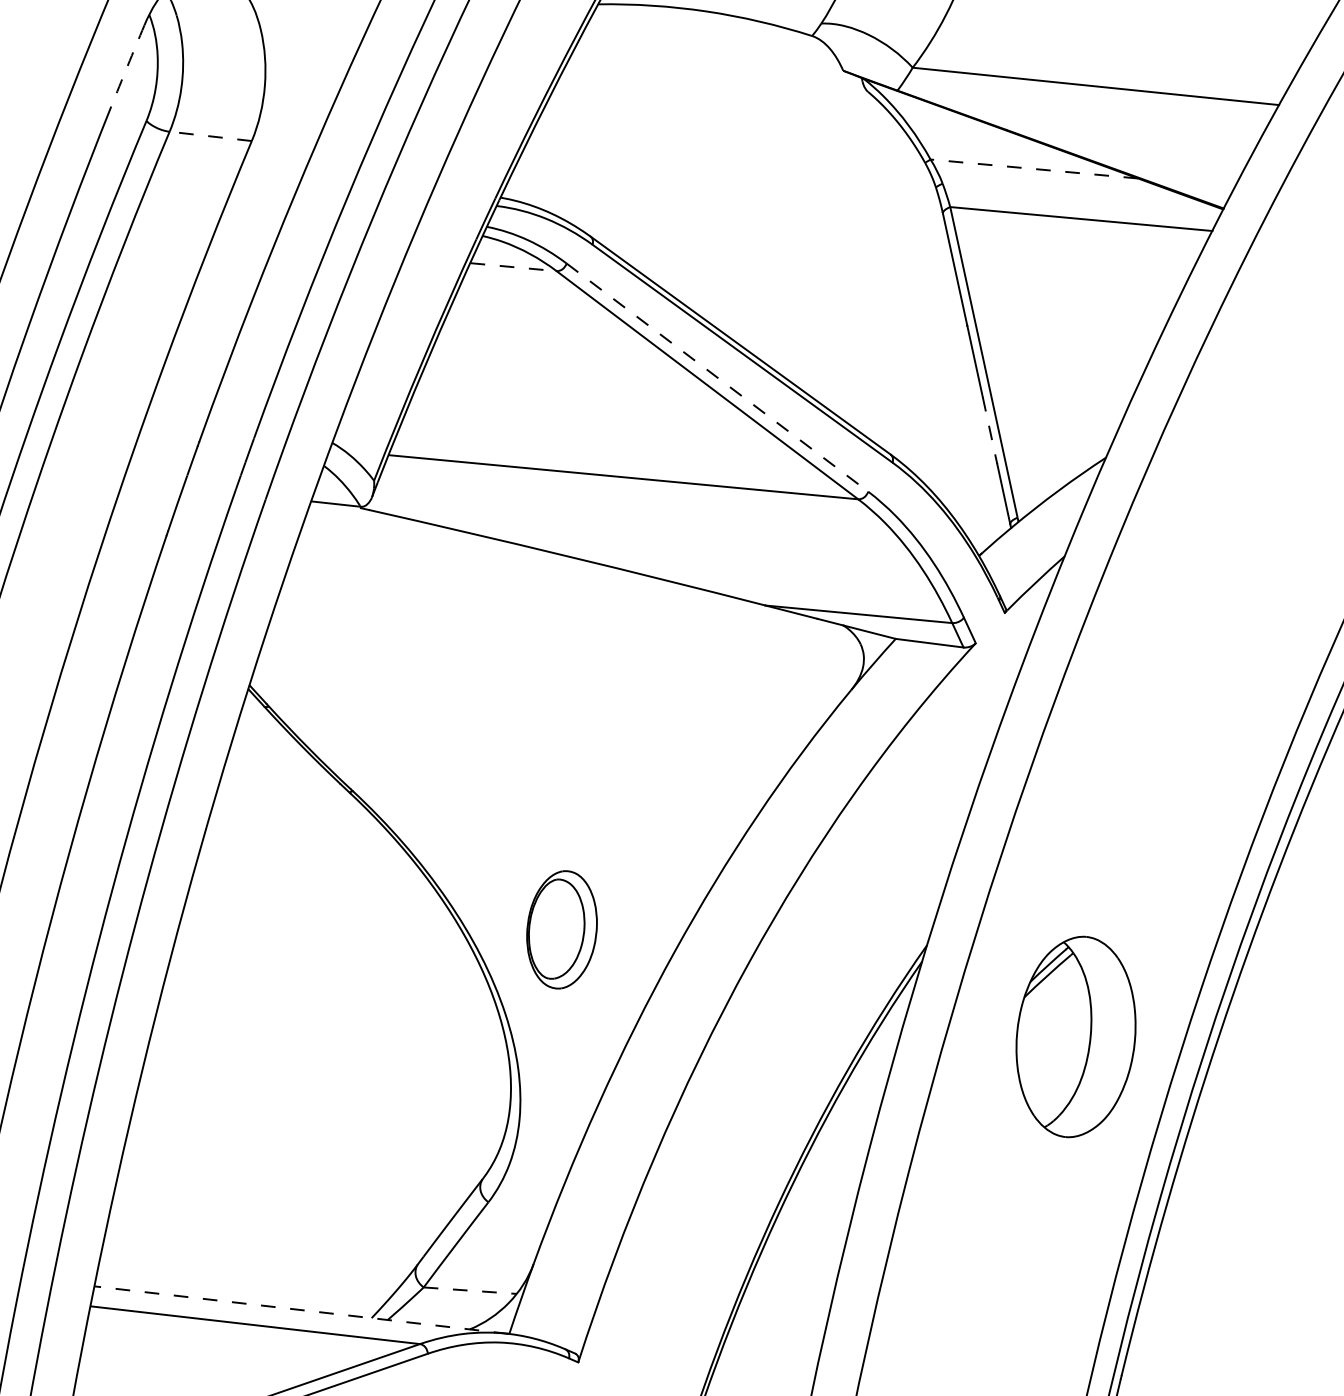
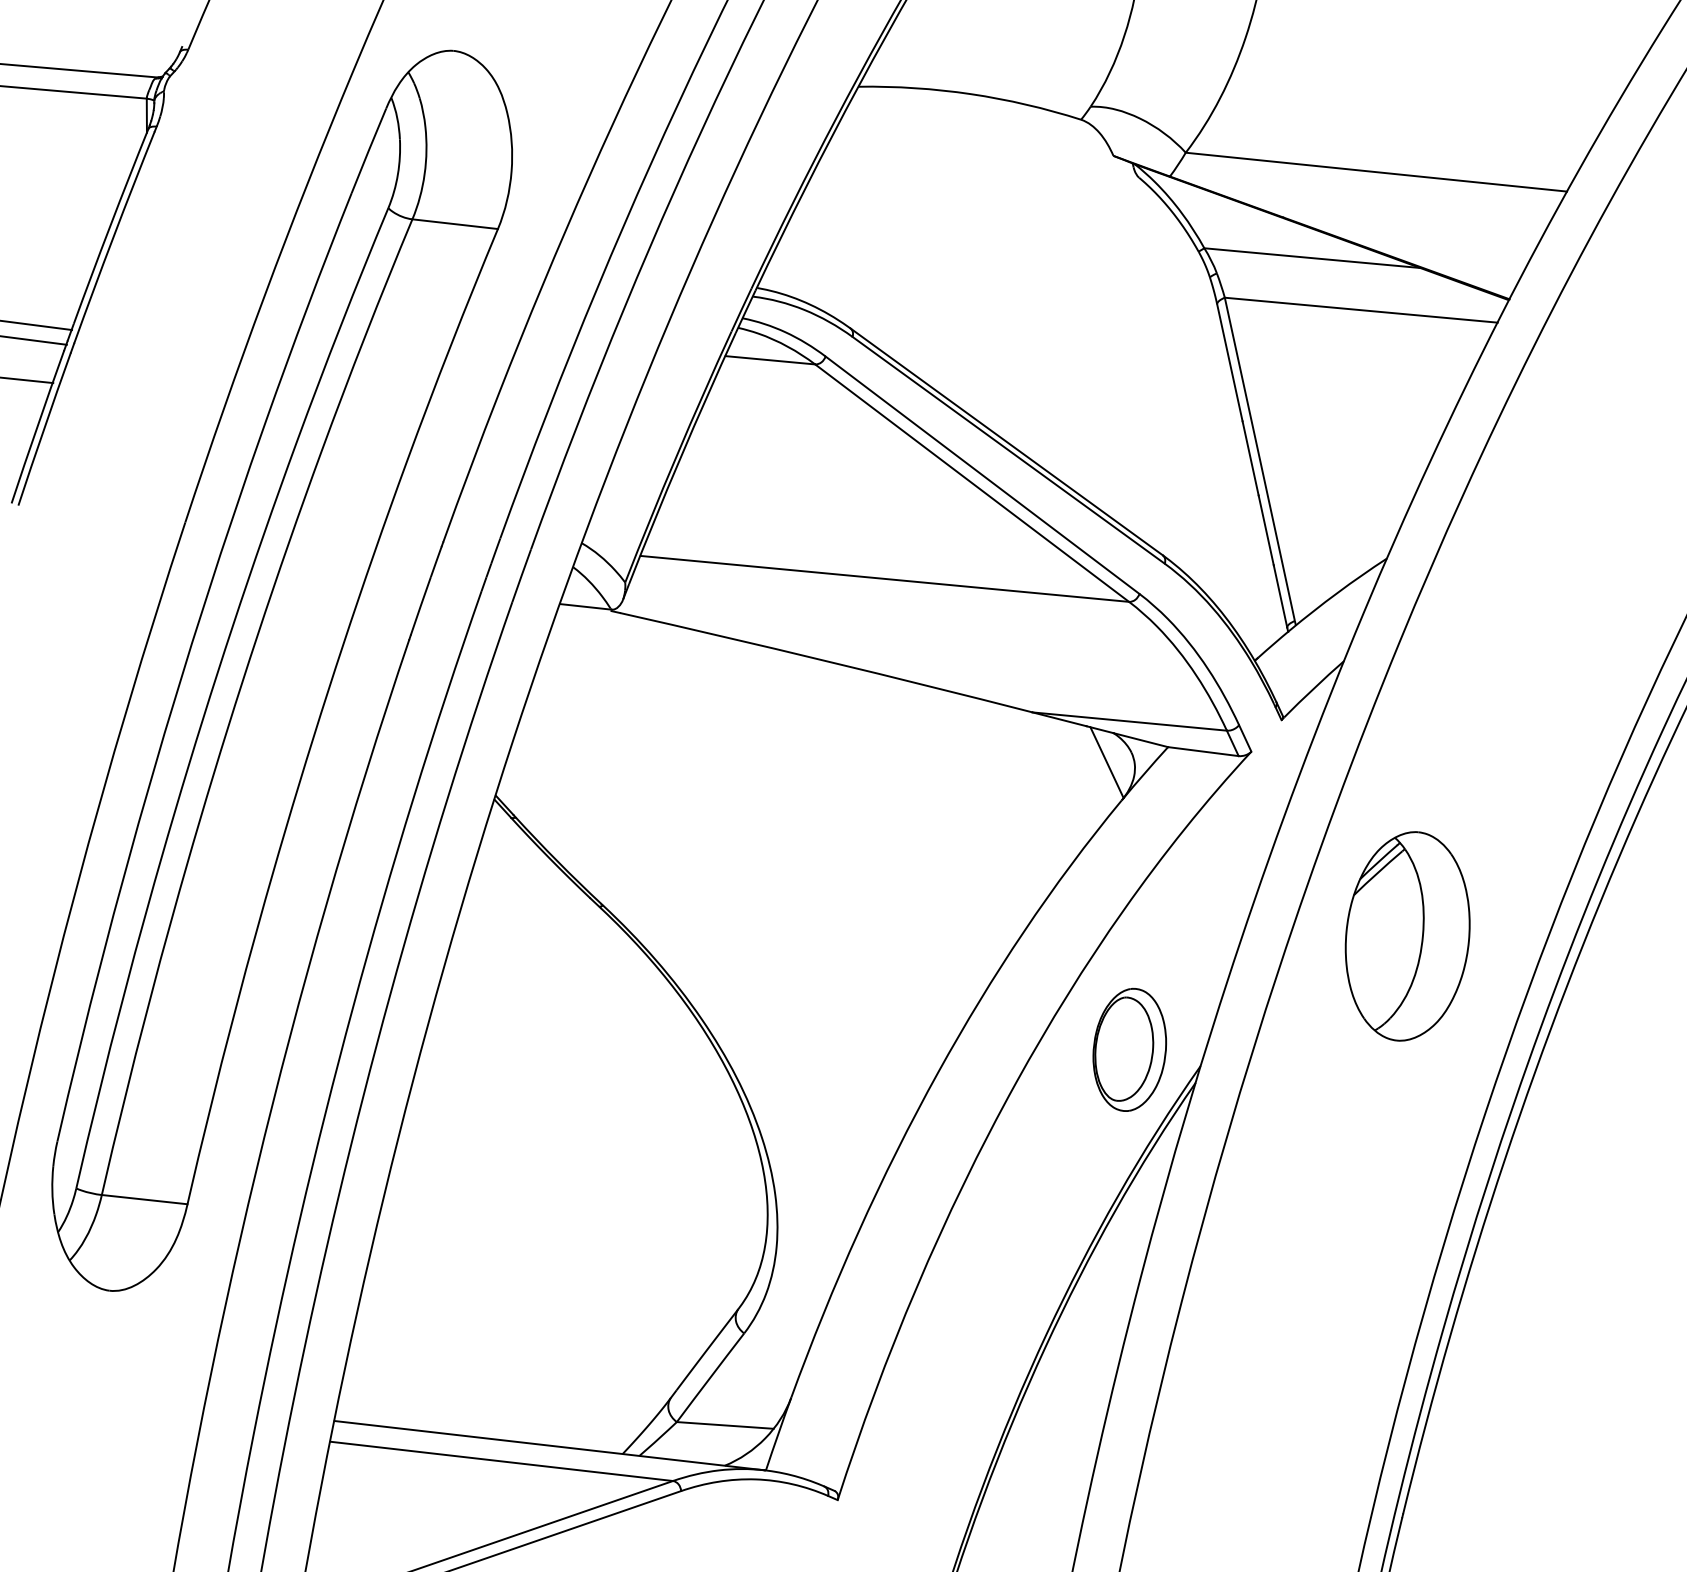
arc: (127, 65) -> (368, 150), dashed -> solid
line: (210, 136) -> (454, 224), dashed -> solid
line: (1033, 169) -> (1311, 258), dashed -> solid
line: (513, 267) -> (770, 360), dashed -> solid
line: (717, 377) -> (982, 475), dashed -> solid
line: (990, 430) -> (1266, 530), dashed -> solid
line: (836, 653) -> (1106, 762), added
part: (561, 929) -> (1129, 1049), moved
part: (1075, 1037) -> (1407, 936), moved
line: (470, 1290) -> (725, 1425), dashed -> solid
line: (301, 1309) -> (549, 1445), dashed -> solid

